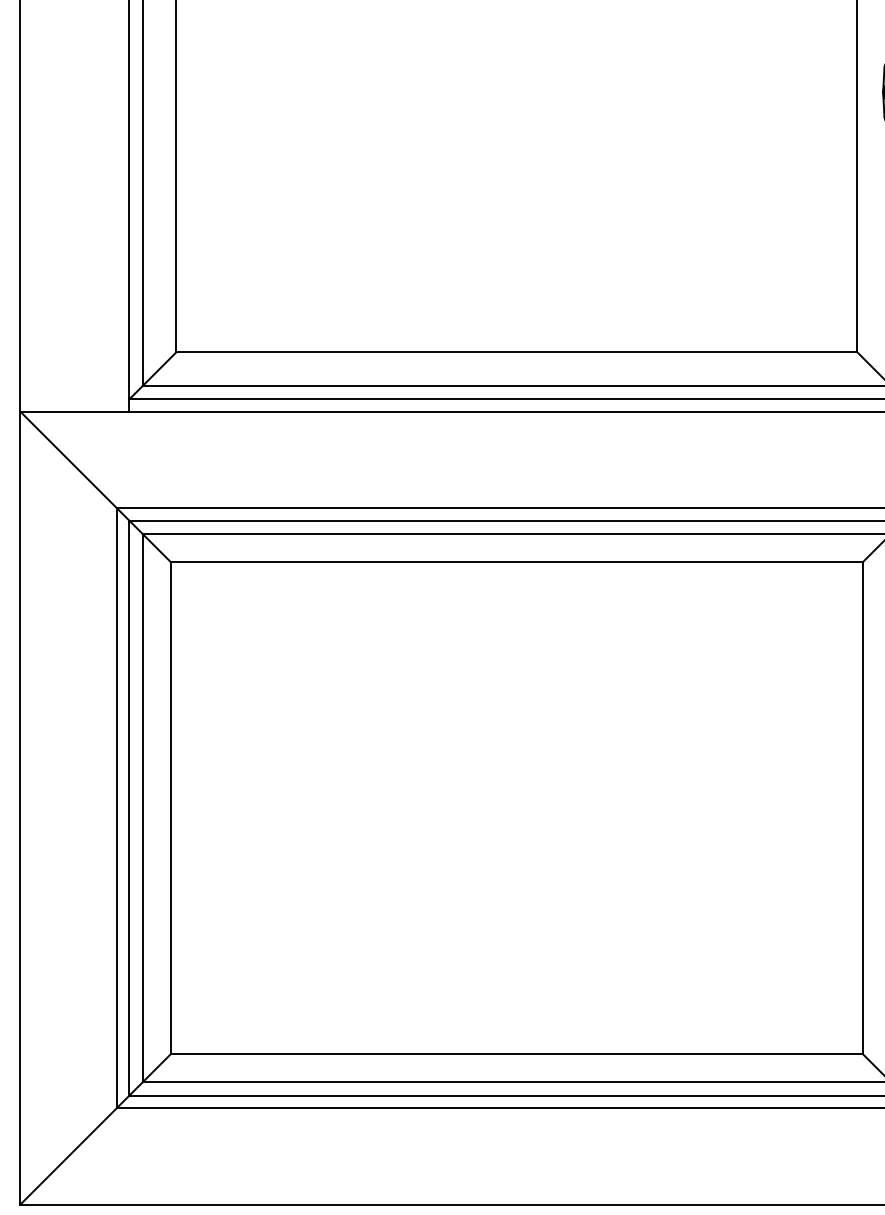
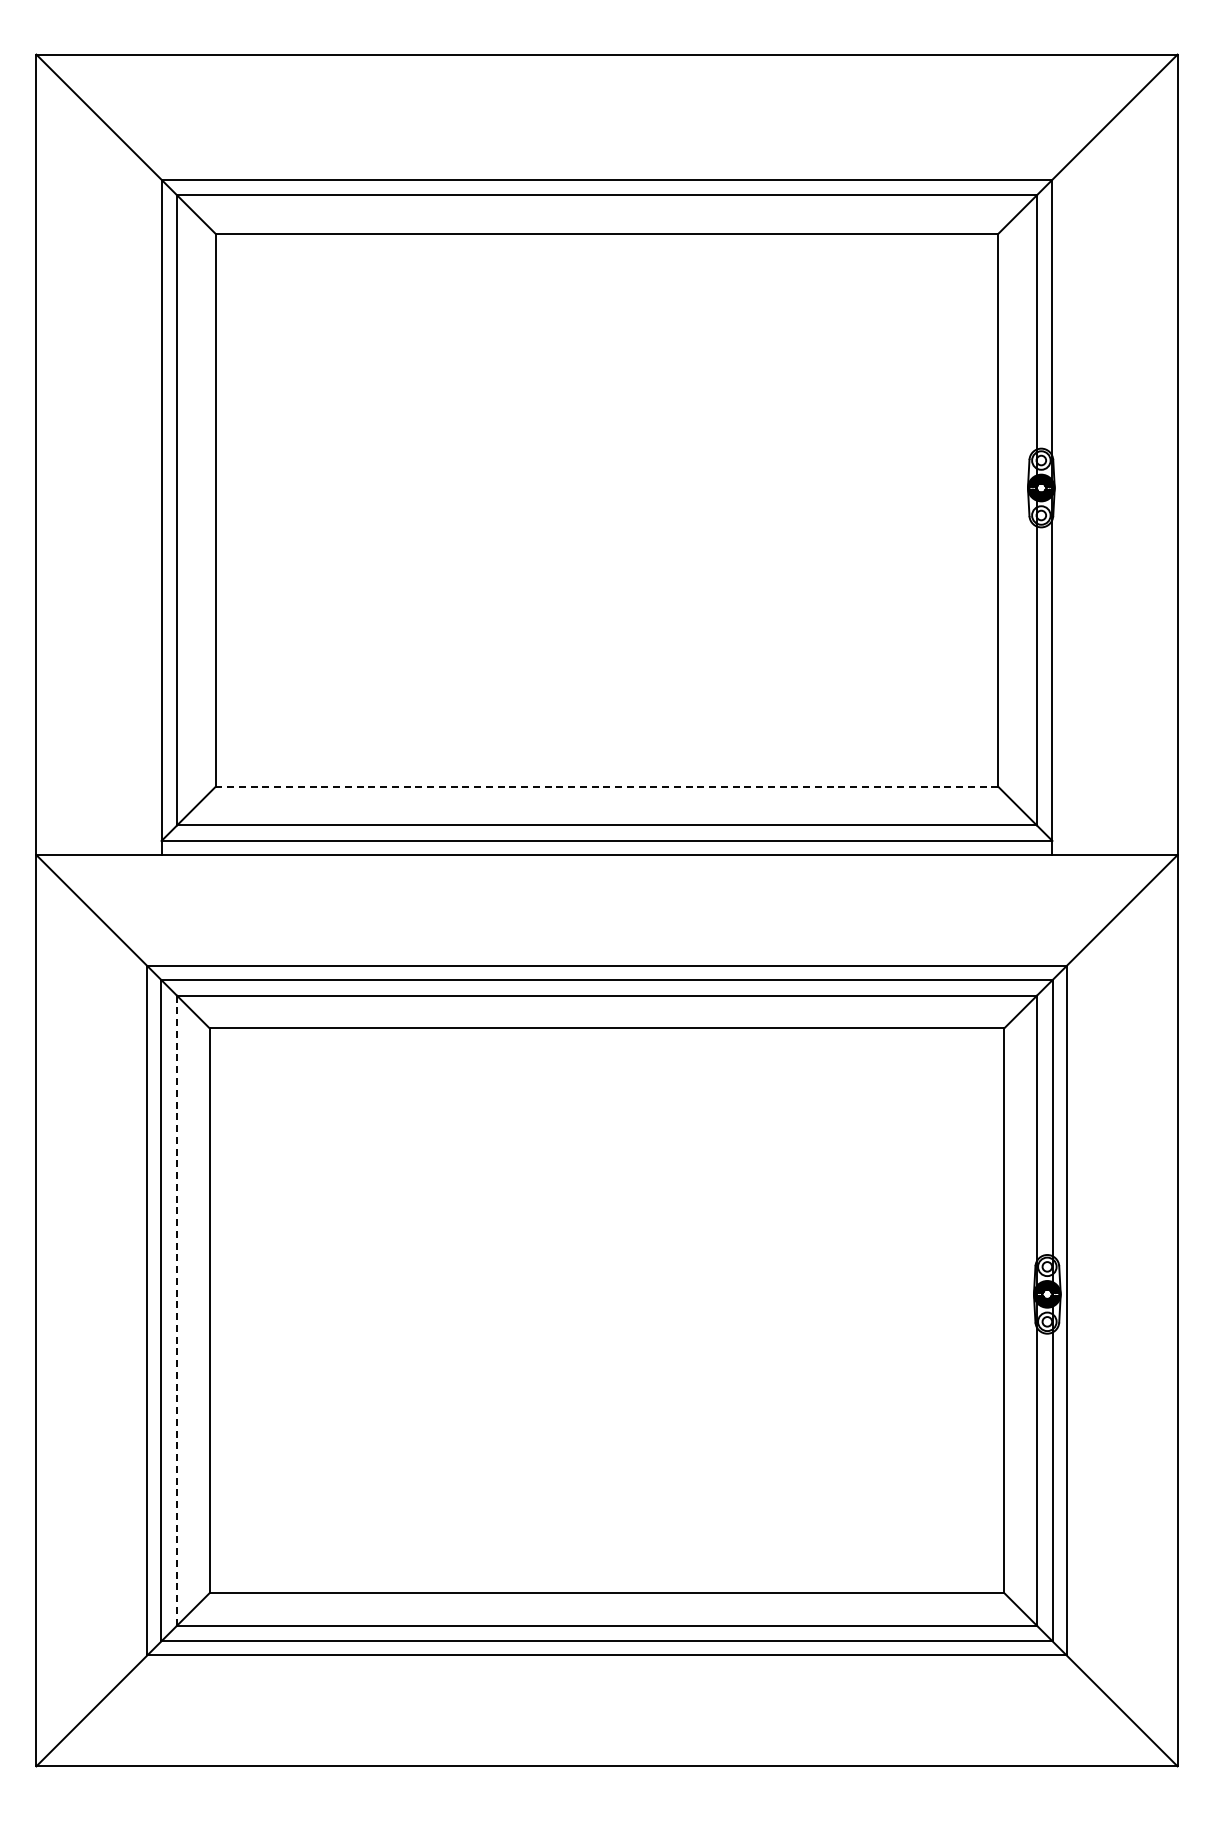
line: (516, 352) -> (606, 786), solid -> dashed
line: (143, 807) -> (177, 1310), solid -> dashed

